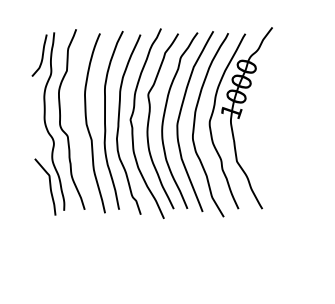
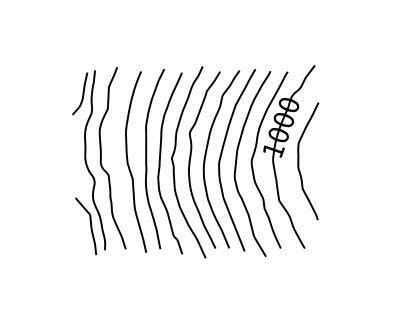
curve: (257, 122) -> (299, 161), added

